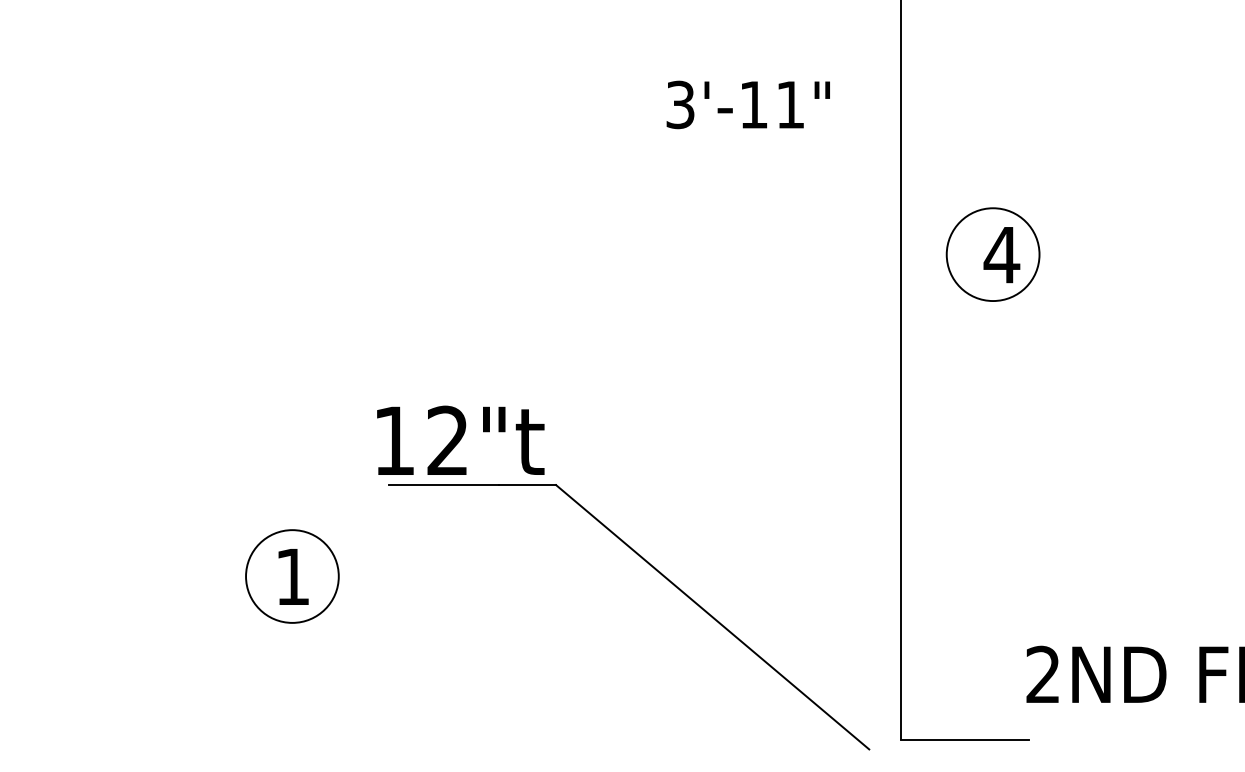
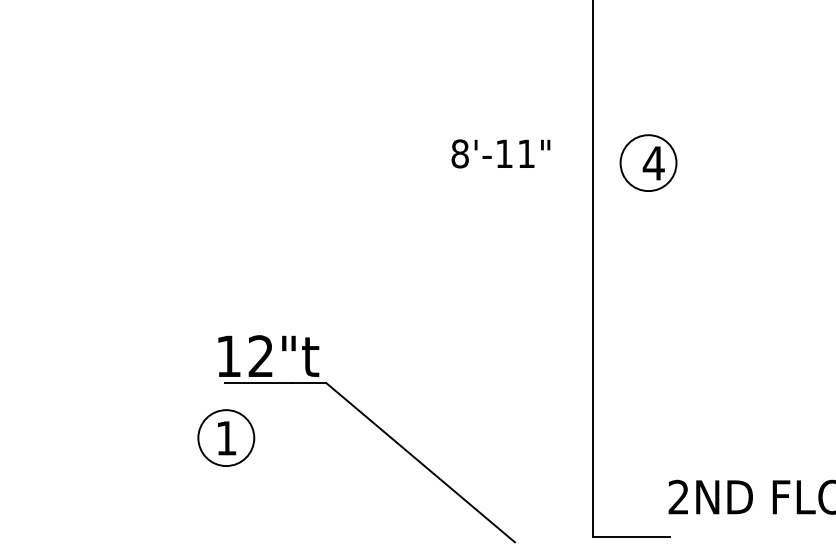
text: (679, 104) -> (459, 153), 3'-11" -> 8'-11"
part: (993, 253) -> (648, 162), moved
part: (641, 558) -> (377, 427), moved

